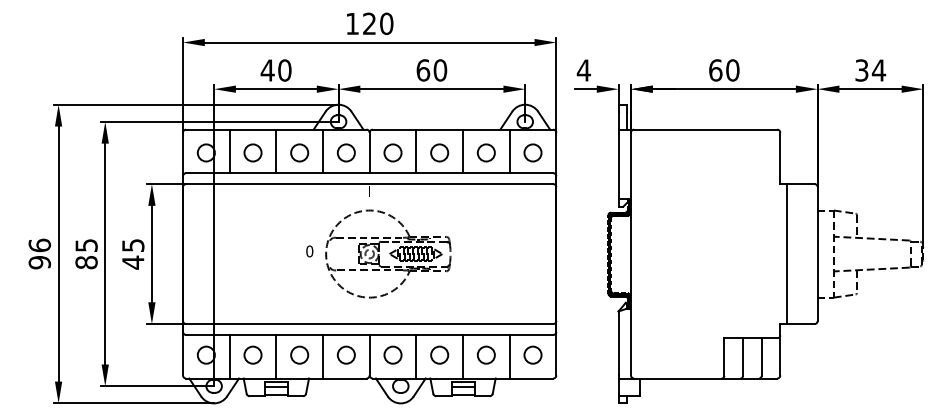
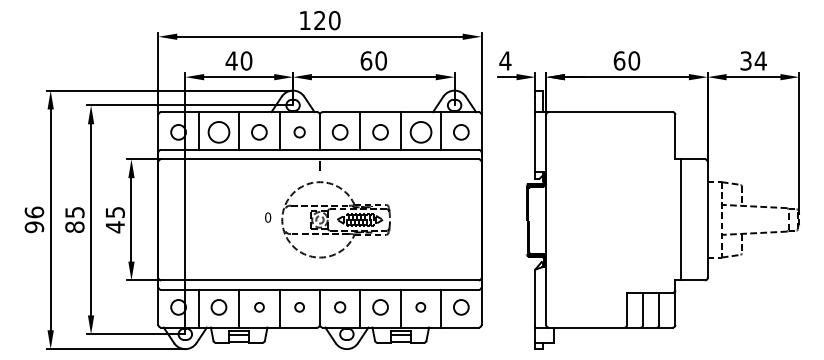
circle: (252, 152) -> (218, 131), size x1.4
circle: (345, 152) -> (299, 131), size x0.7
circle: (485, 152) -> (420, 131), size x1.4
circle: (299, 354) -> (259, 306), size x0.6
circle: (345, 354) -> (299, 306), size x0.6
circle: (392, 354) -> (339, 306), size x0.7
circle: (485, 354) -> (420, 306), size x0.6

